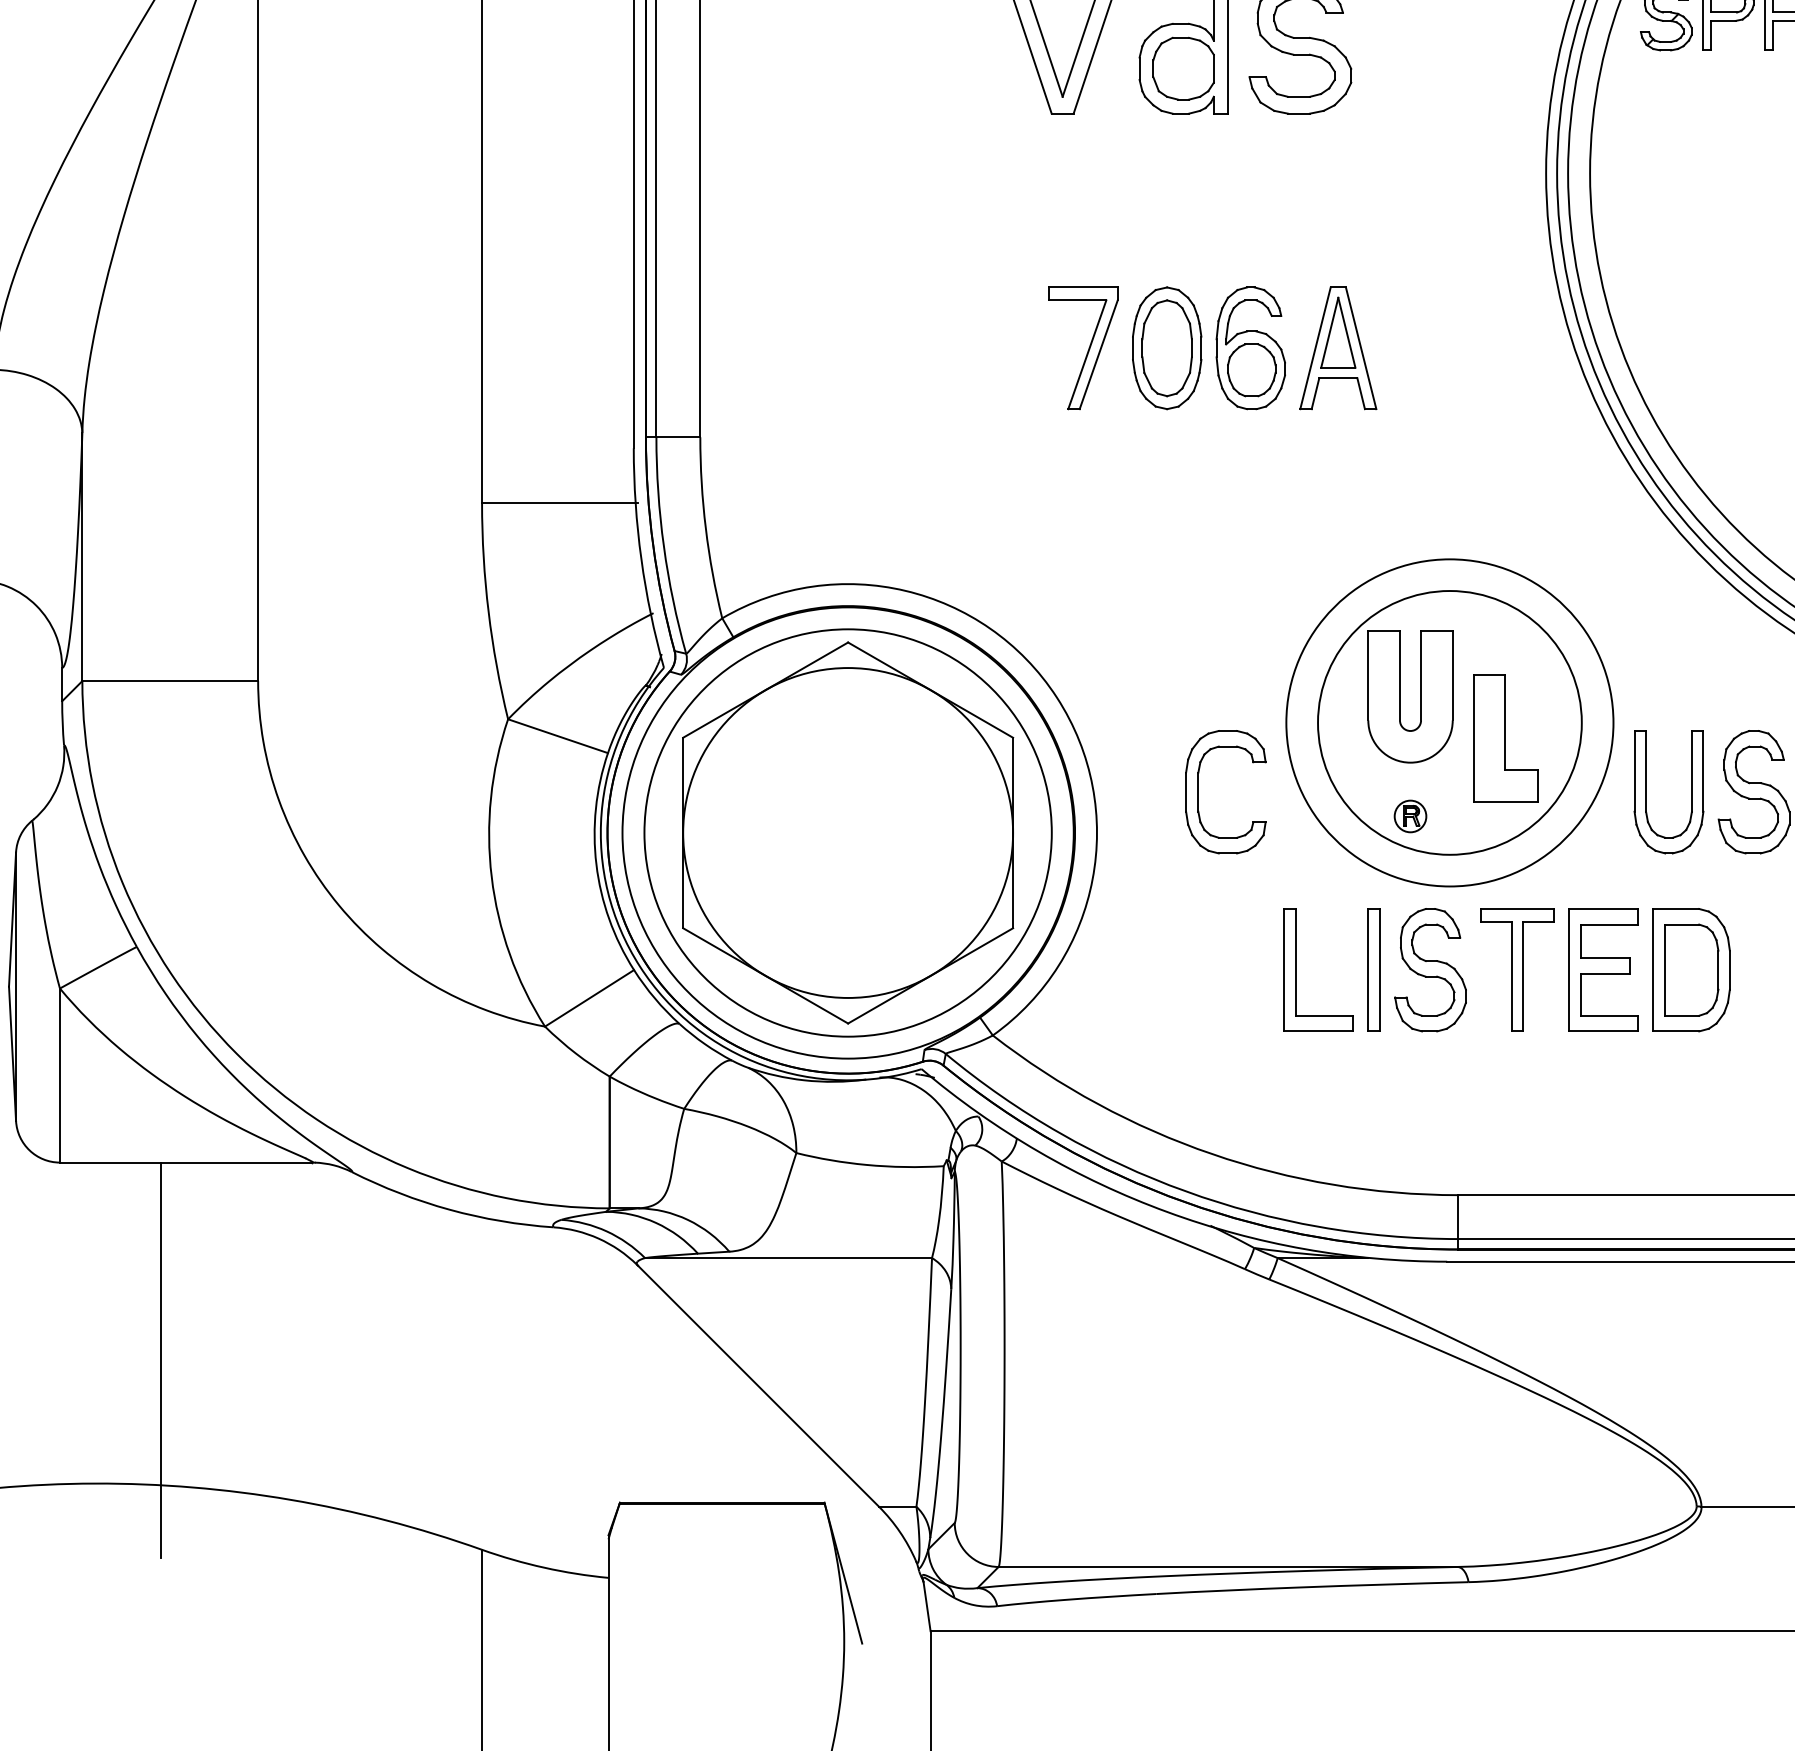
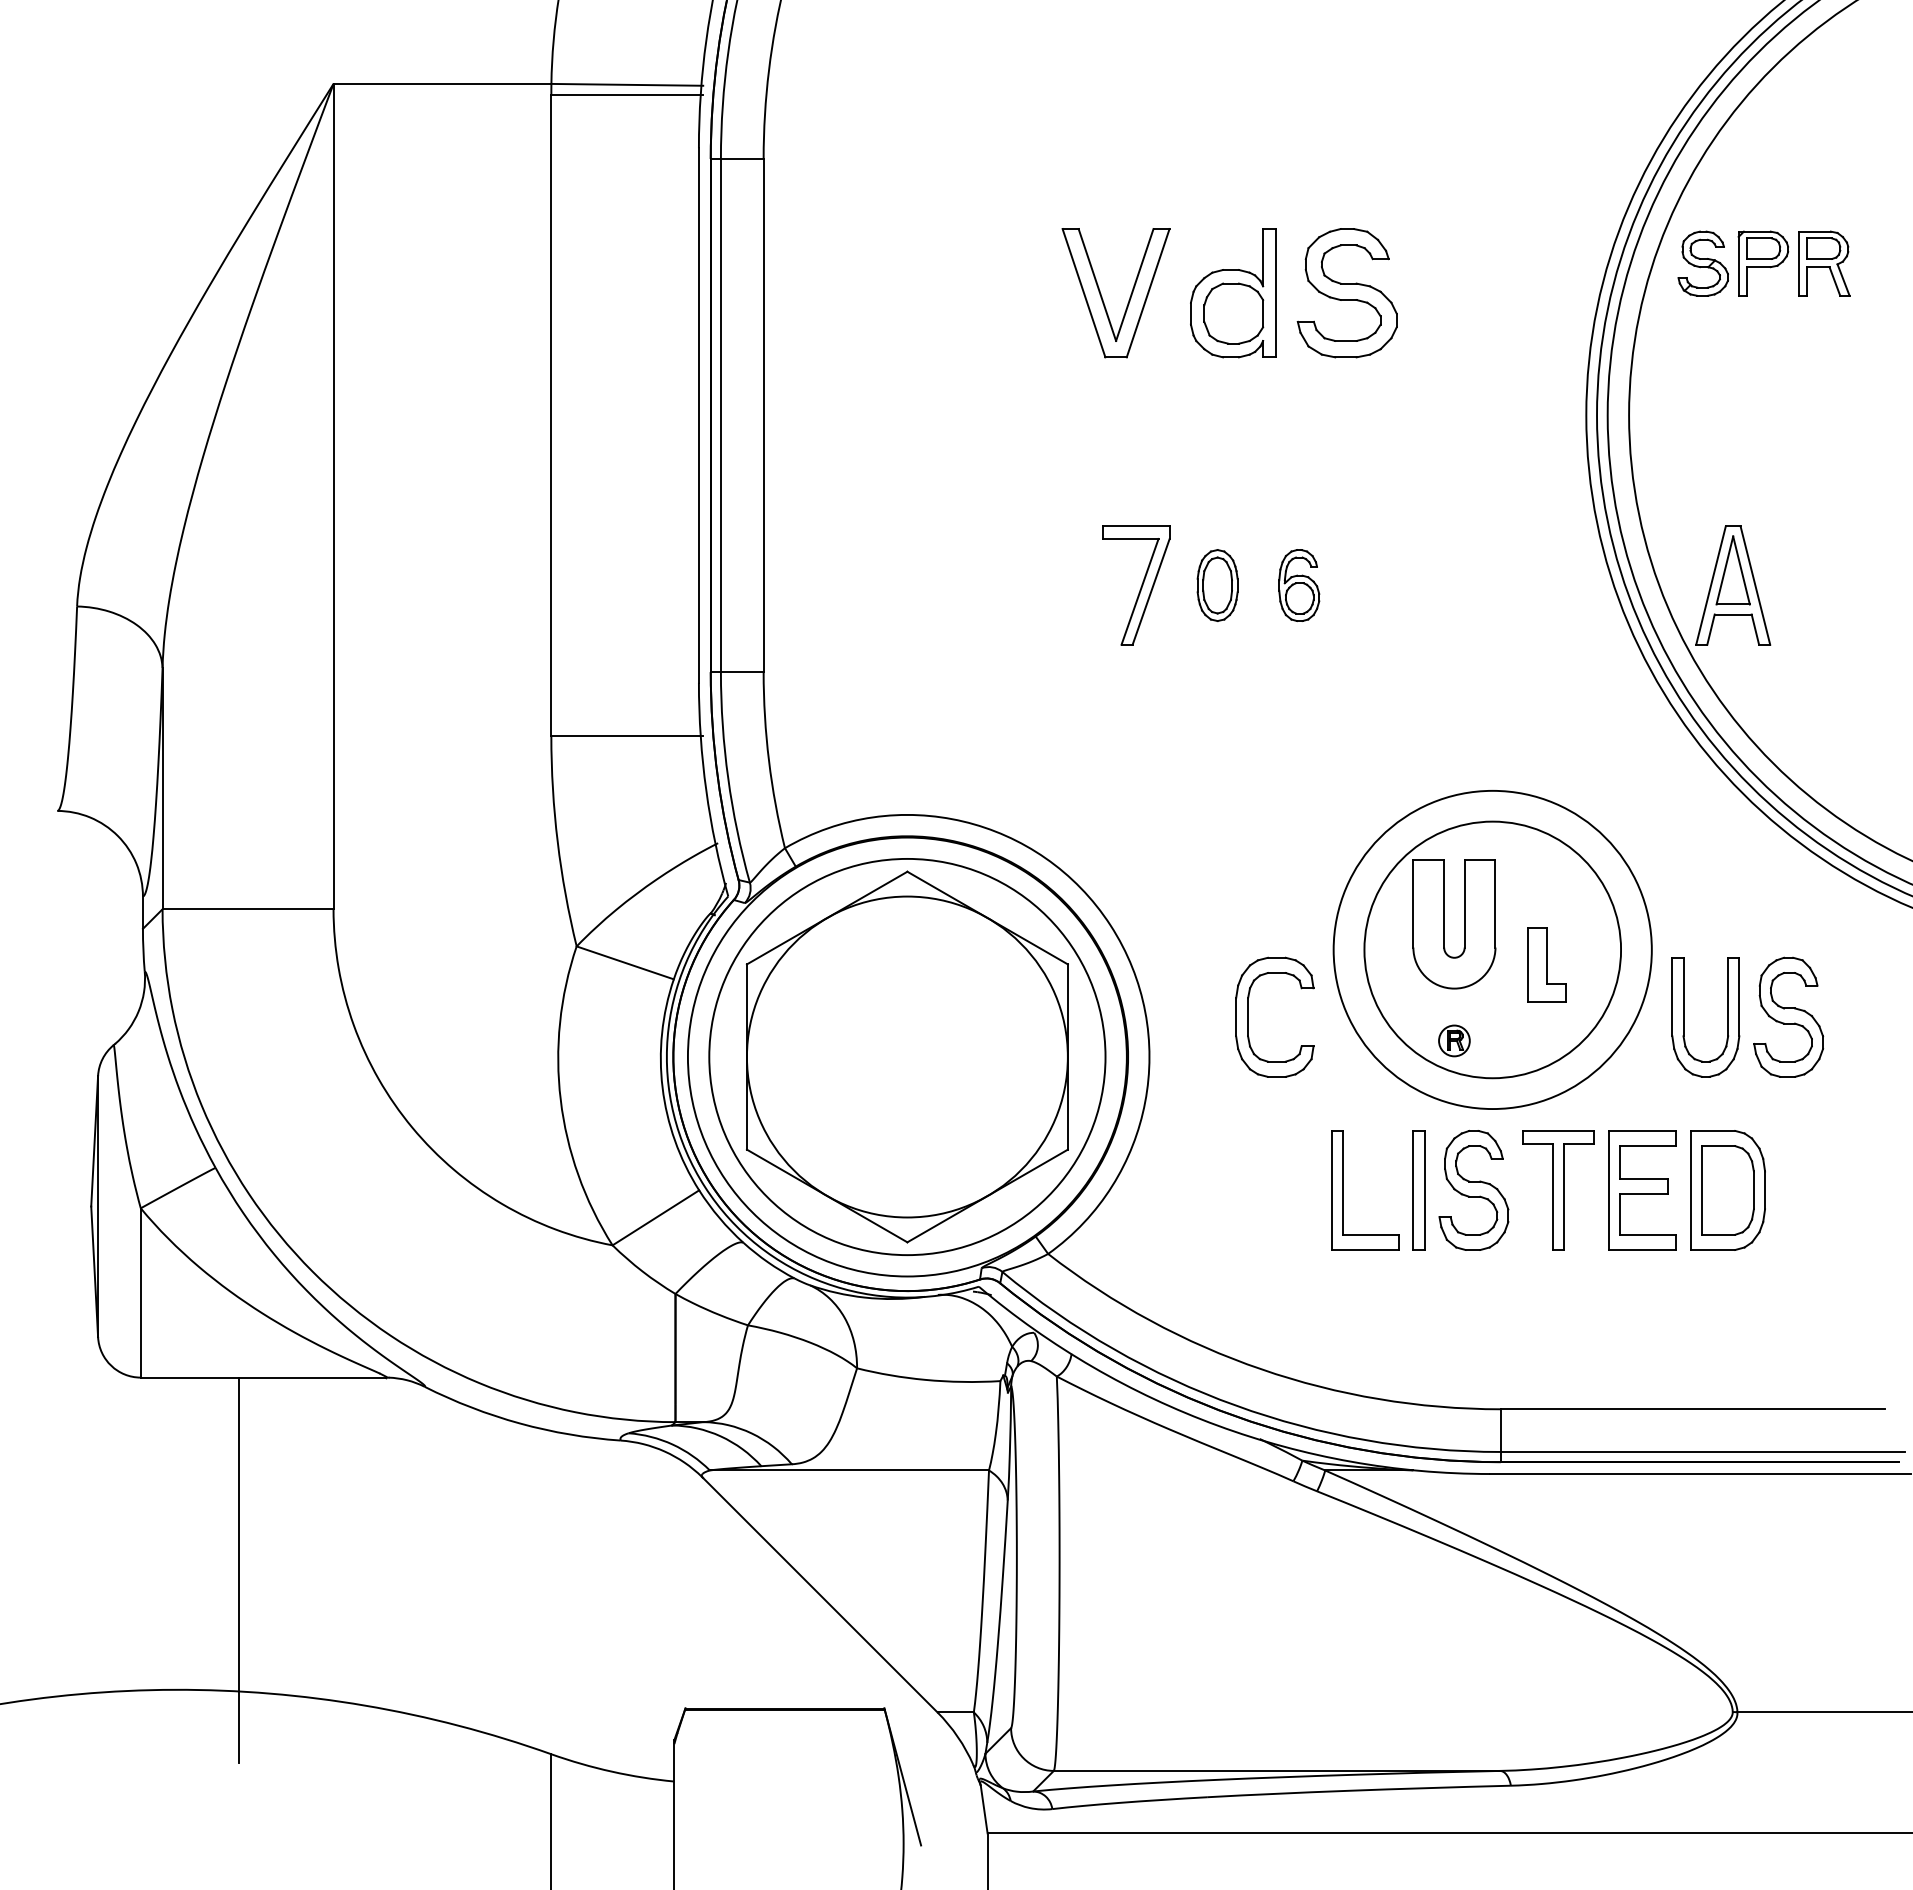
part: (1166, 348) -> (1217, 585), size x0.6
part: (1251, 348) -> (1299, 585), size x0.6
part: (1338, 348) -> (1733, 585), moved
part: (1505, 737) -> (1546, 964), size x0.6

